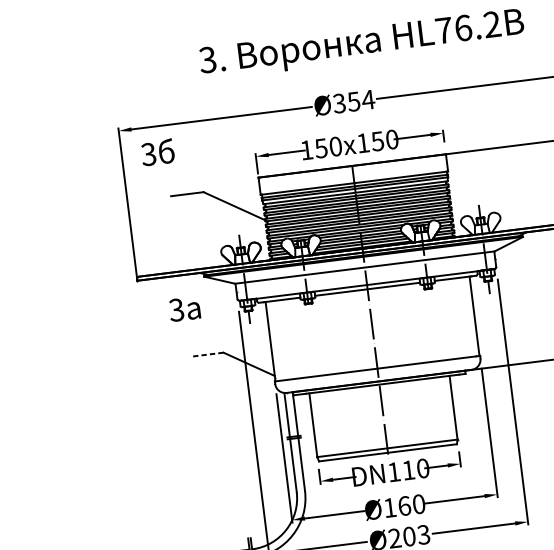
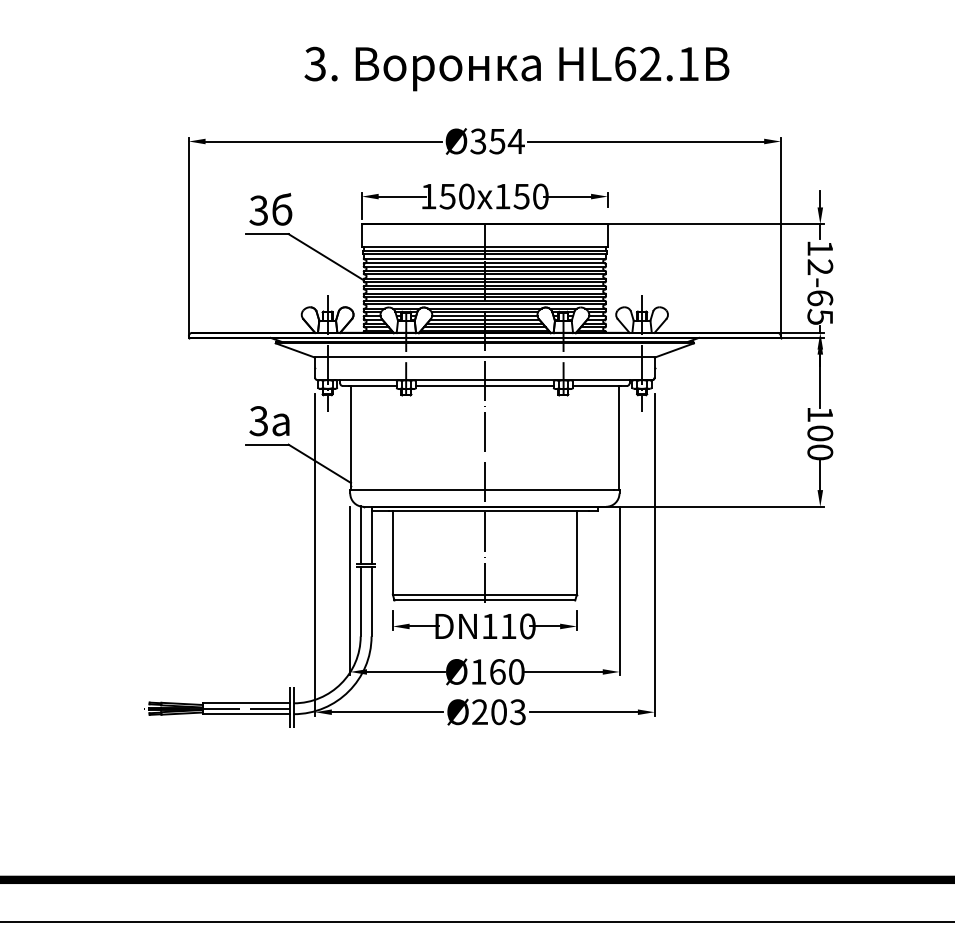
text: (468, 27) -> (657, 63), HL76.2B -> HL62.1B
text: (157, 152) -> (270, 209), moved
text: (184, 309) -> (269, 421), moved
line: (206, 354) -> (266, 444), dashed -> solid

